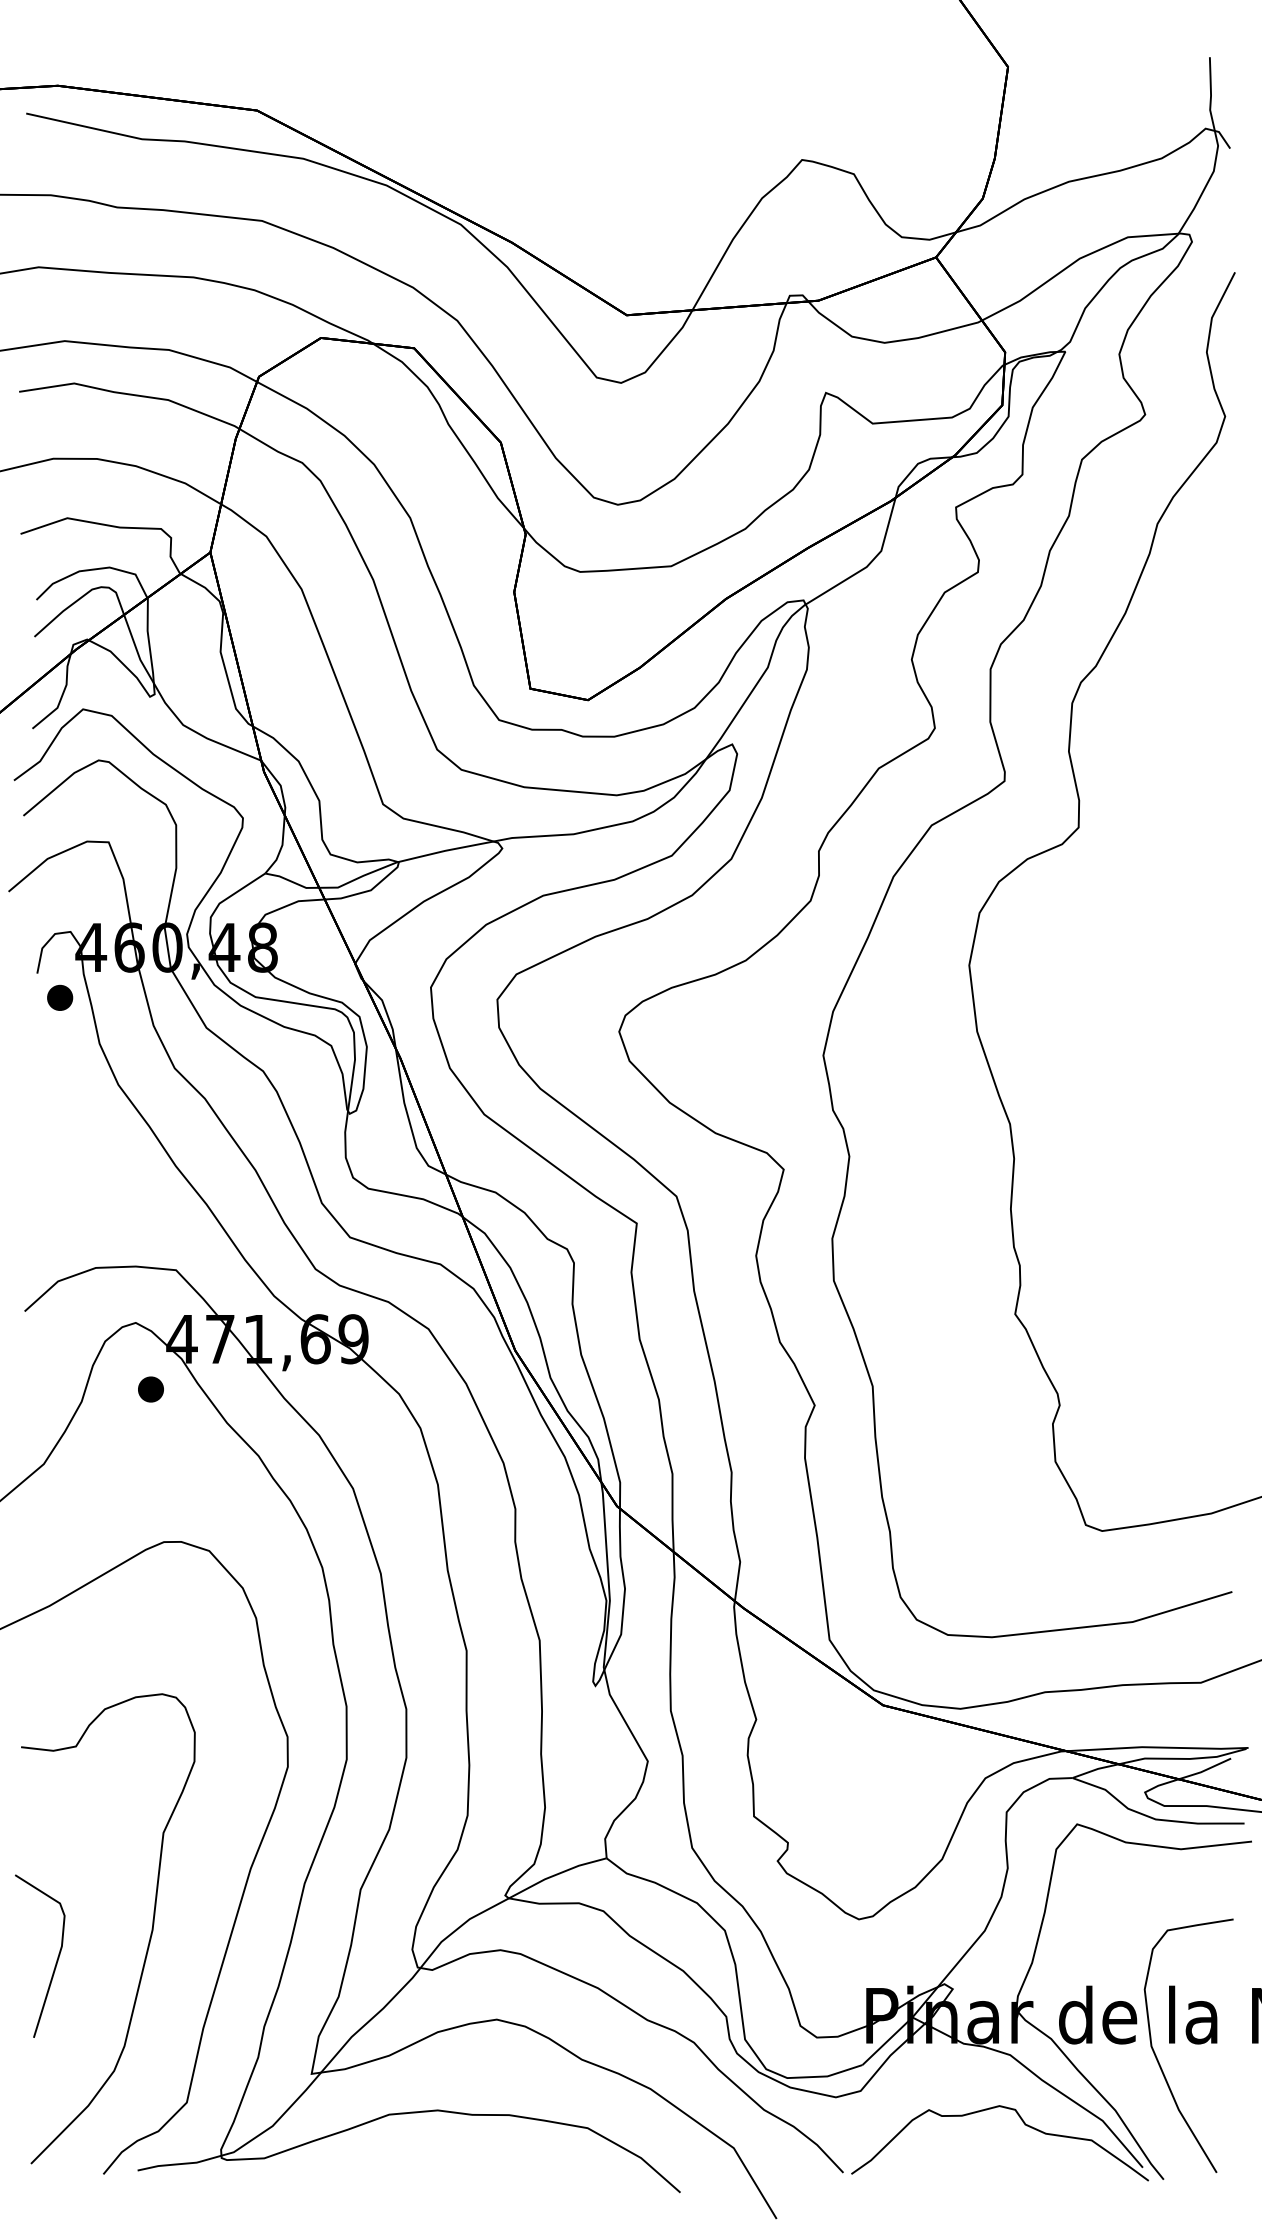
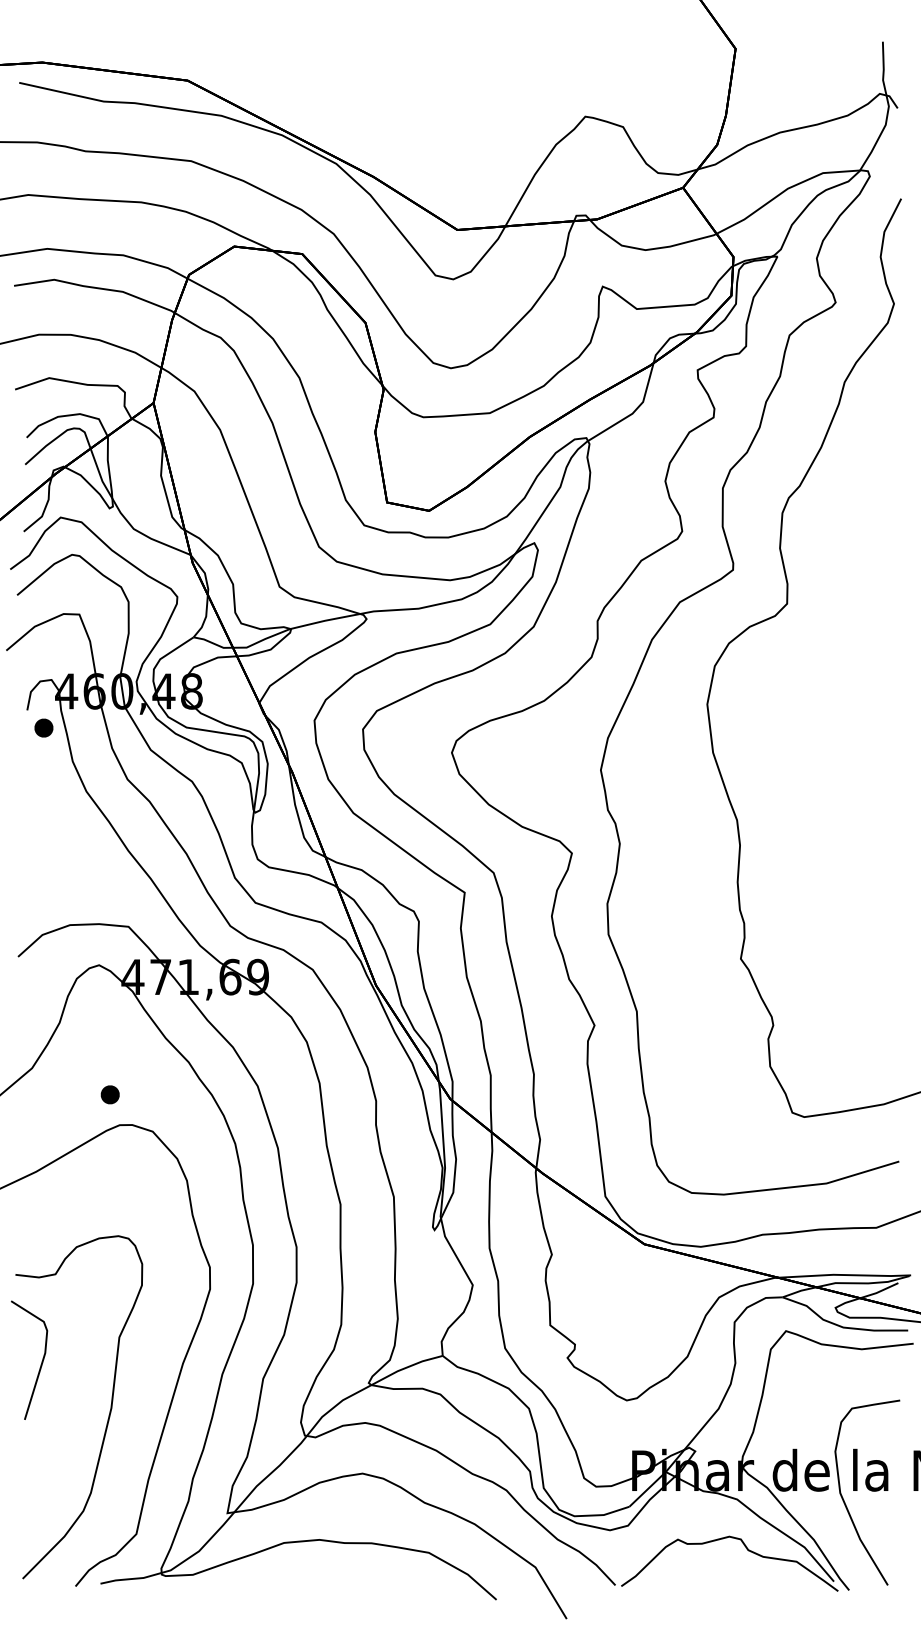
part: (149, 1389) -> (109, 1094), moved
part: (55, 1961) -> (40, 1364), moved

